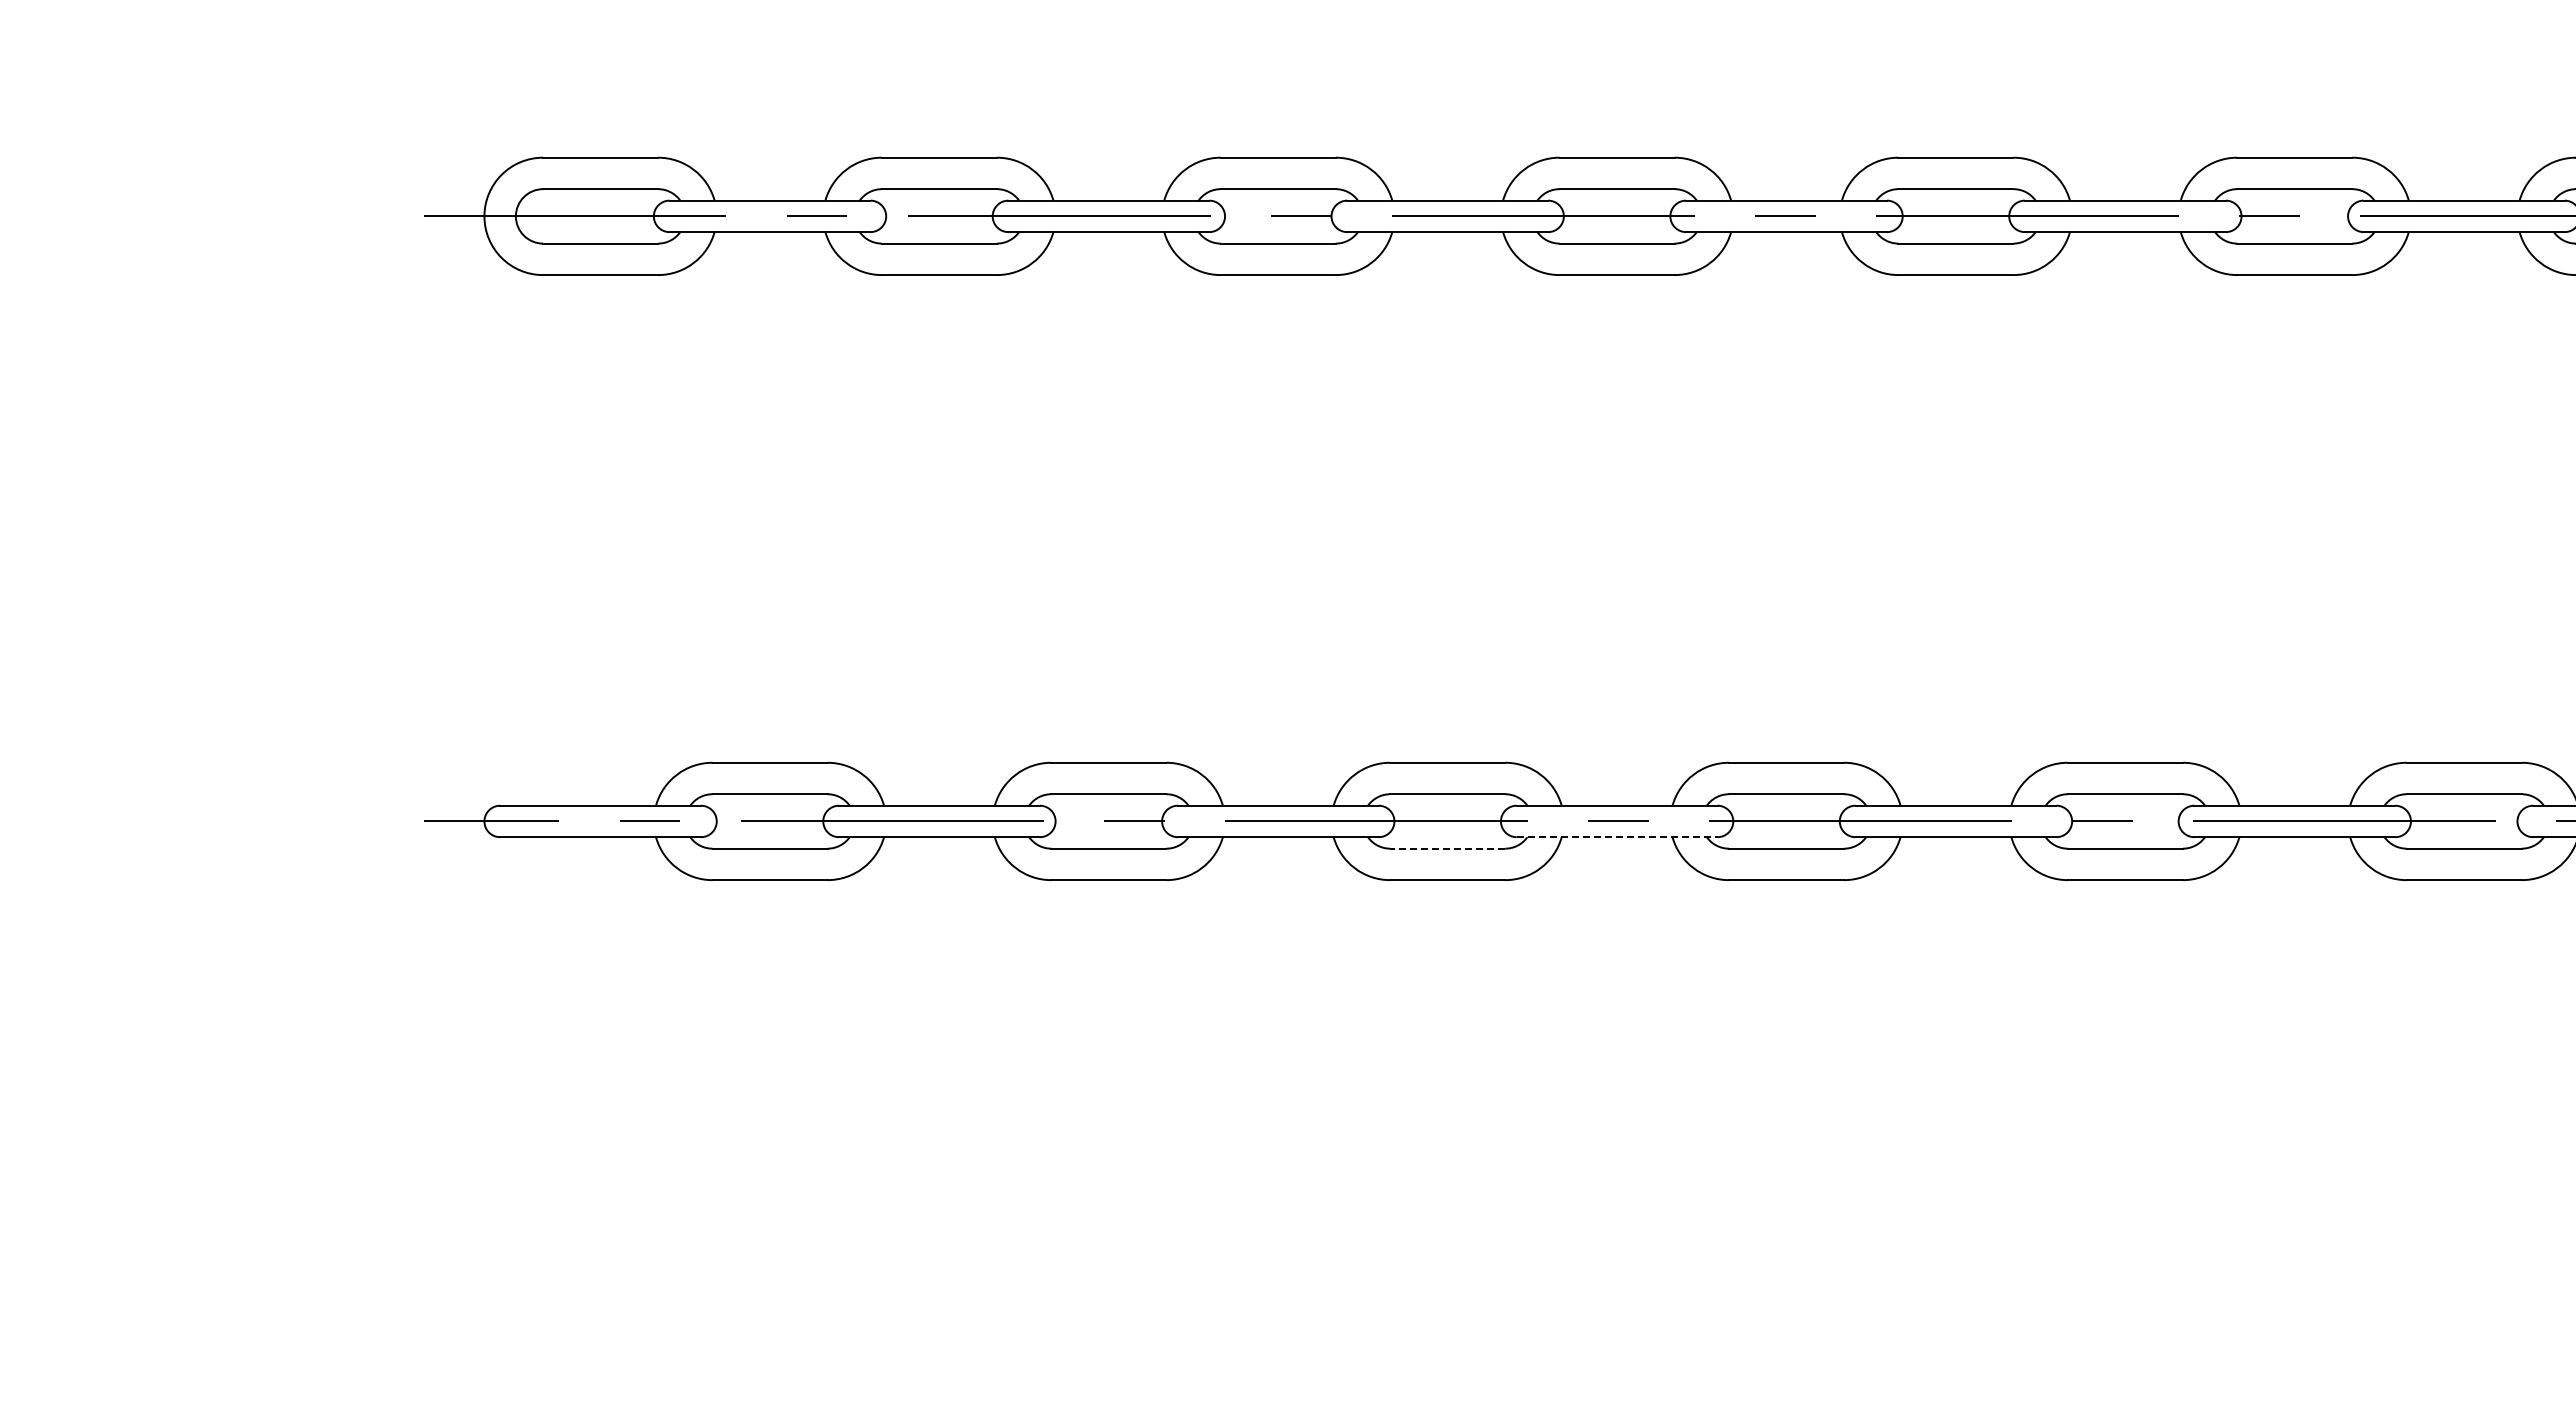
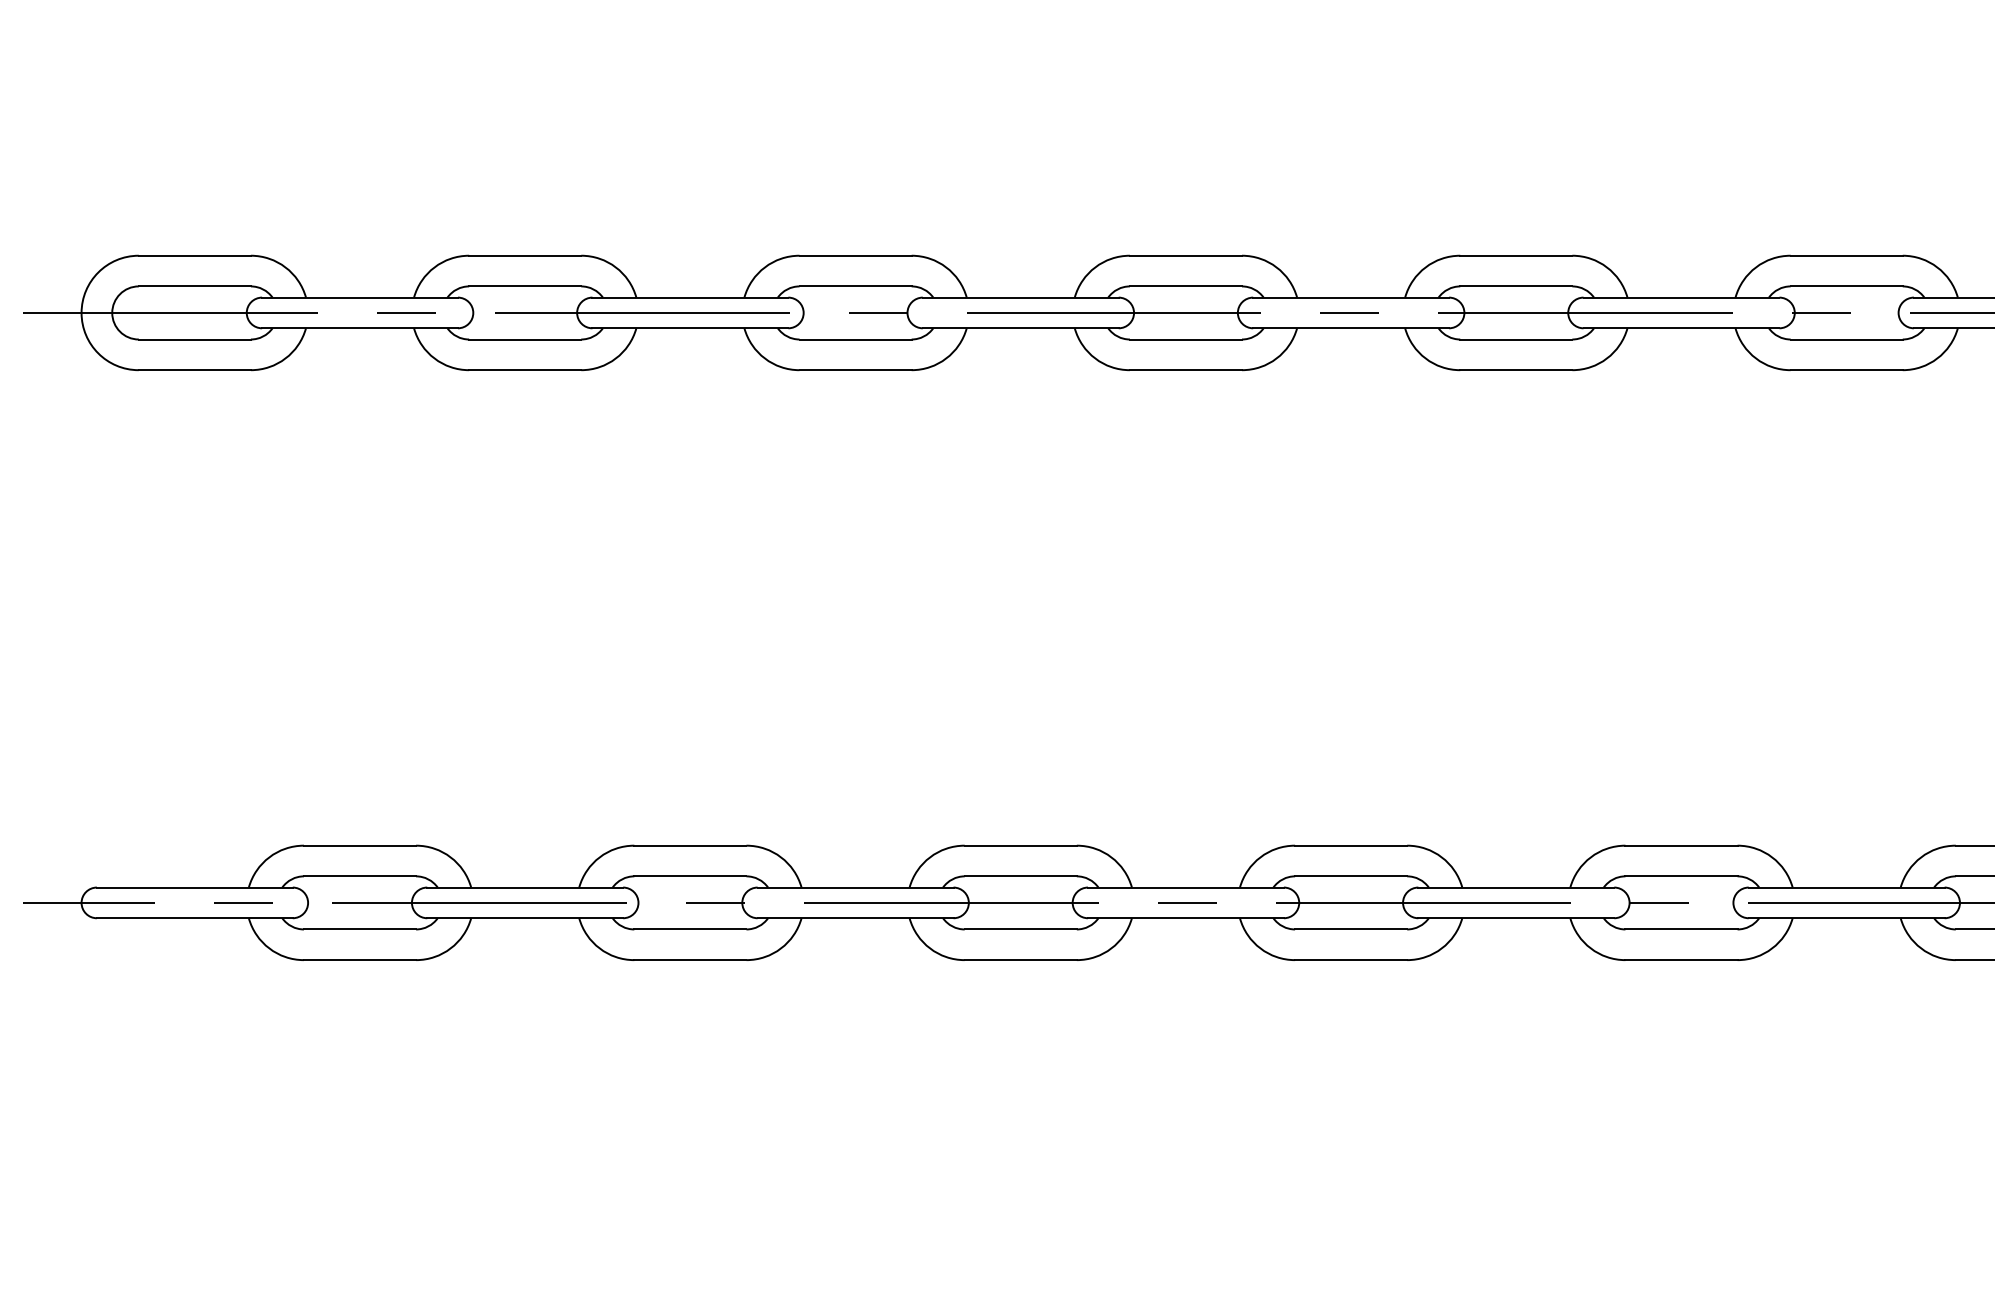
line: (1617, 837) -> (1186, 918), dashed -> solid
line: (1447, 848) -> (1020, 929), dashed -> solid

